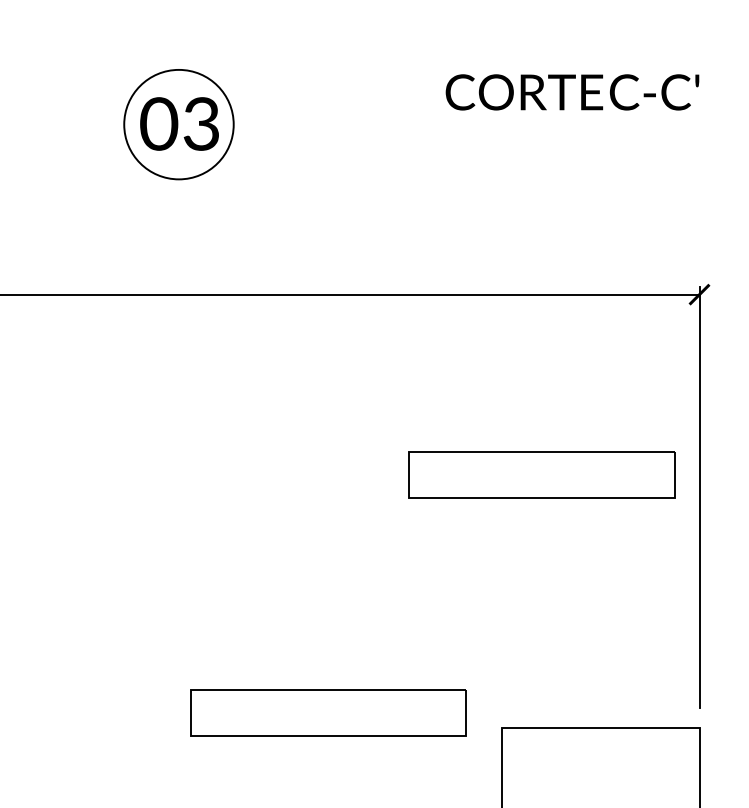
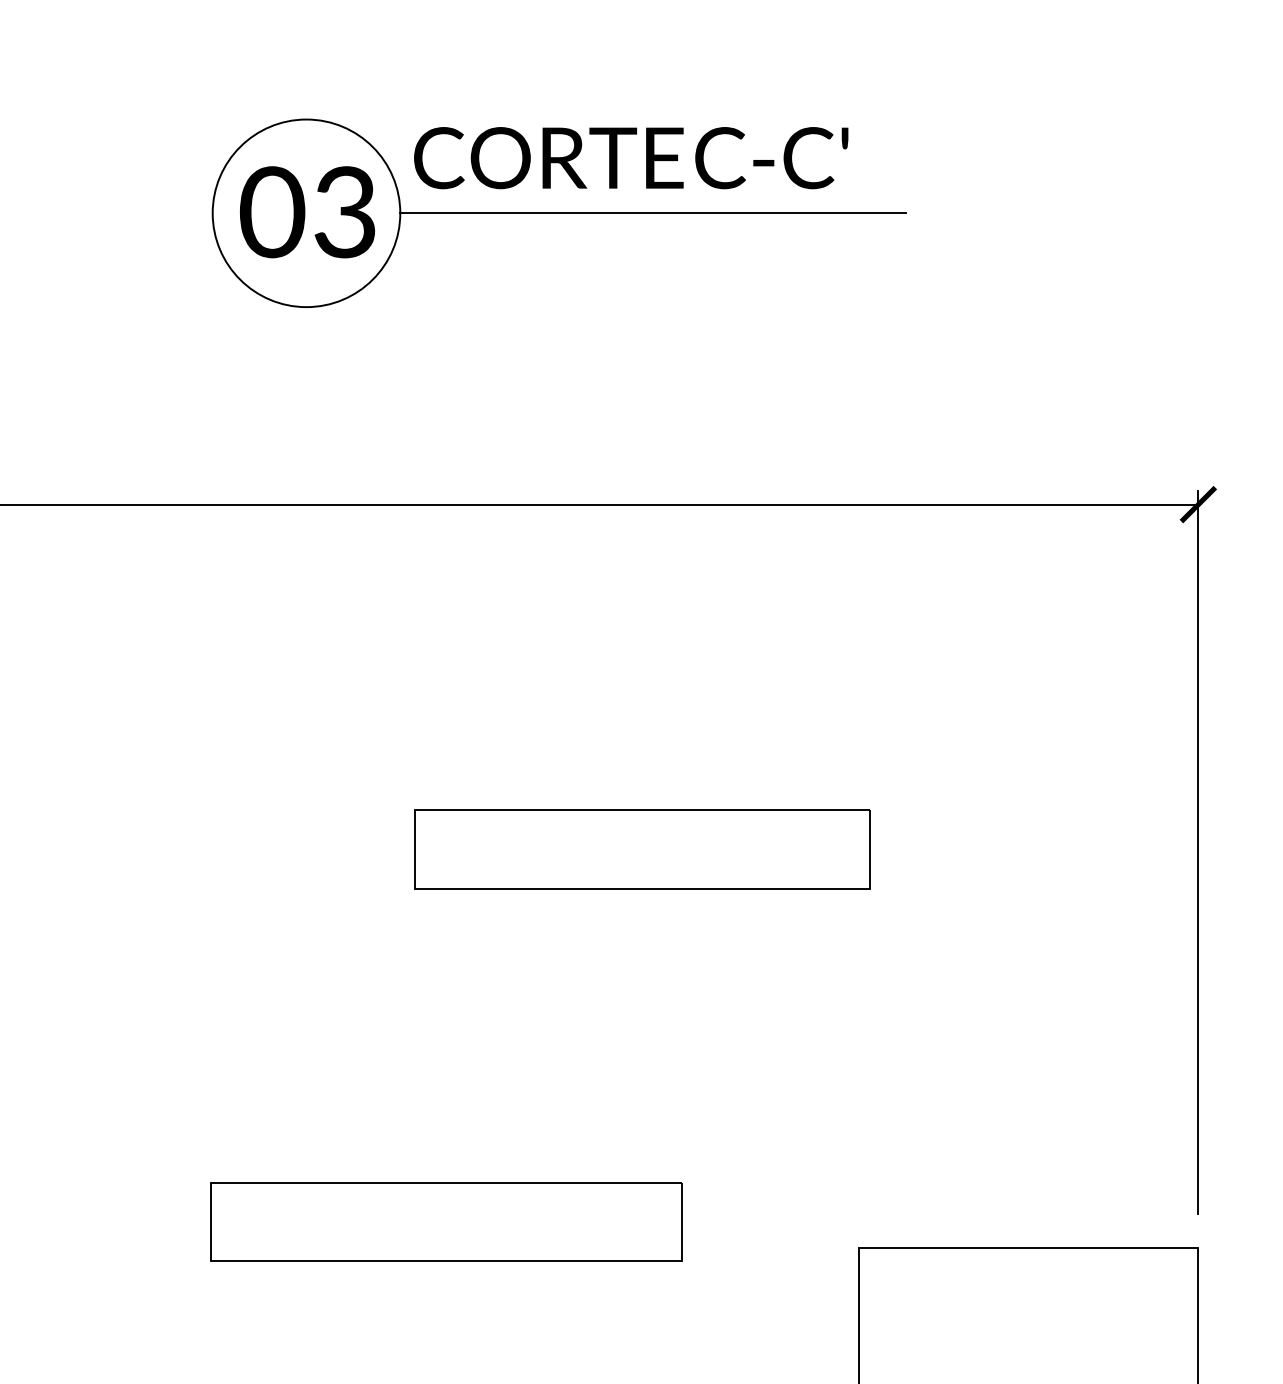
text: (572, 92) -> (631, 158), moved
line: (380, 124) -> (651, 213), added
part: (541, 474) -> (641, 848), moved
part: (328, 712) -> (446, 1220), moved

